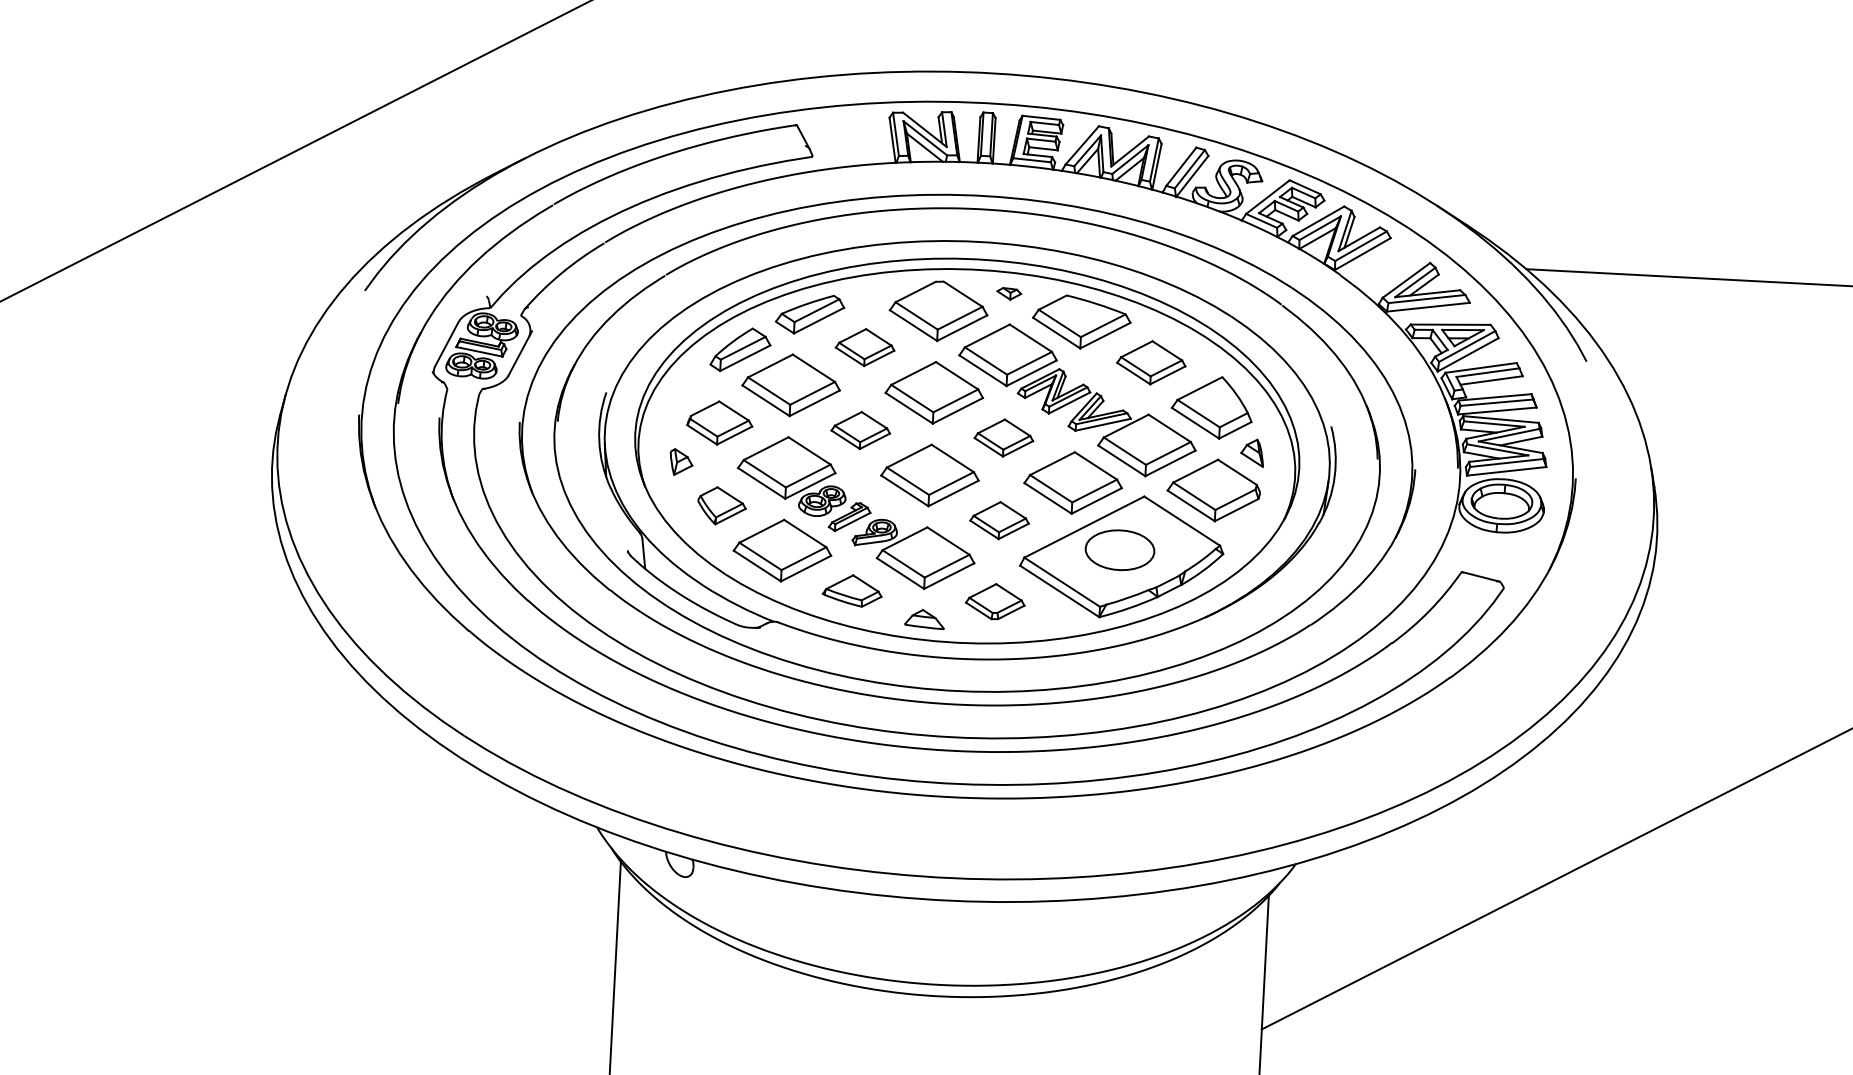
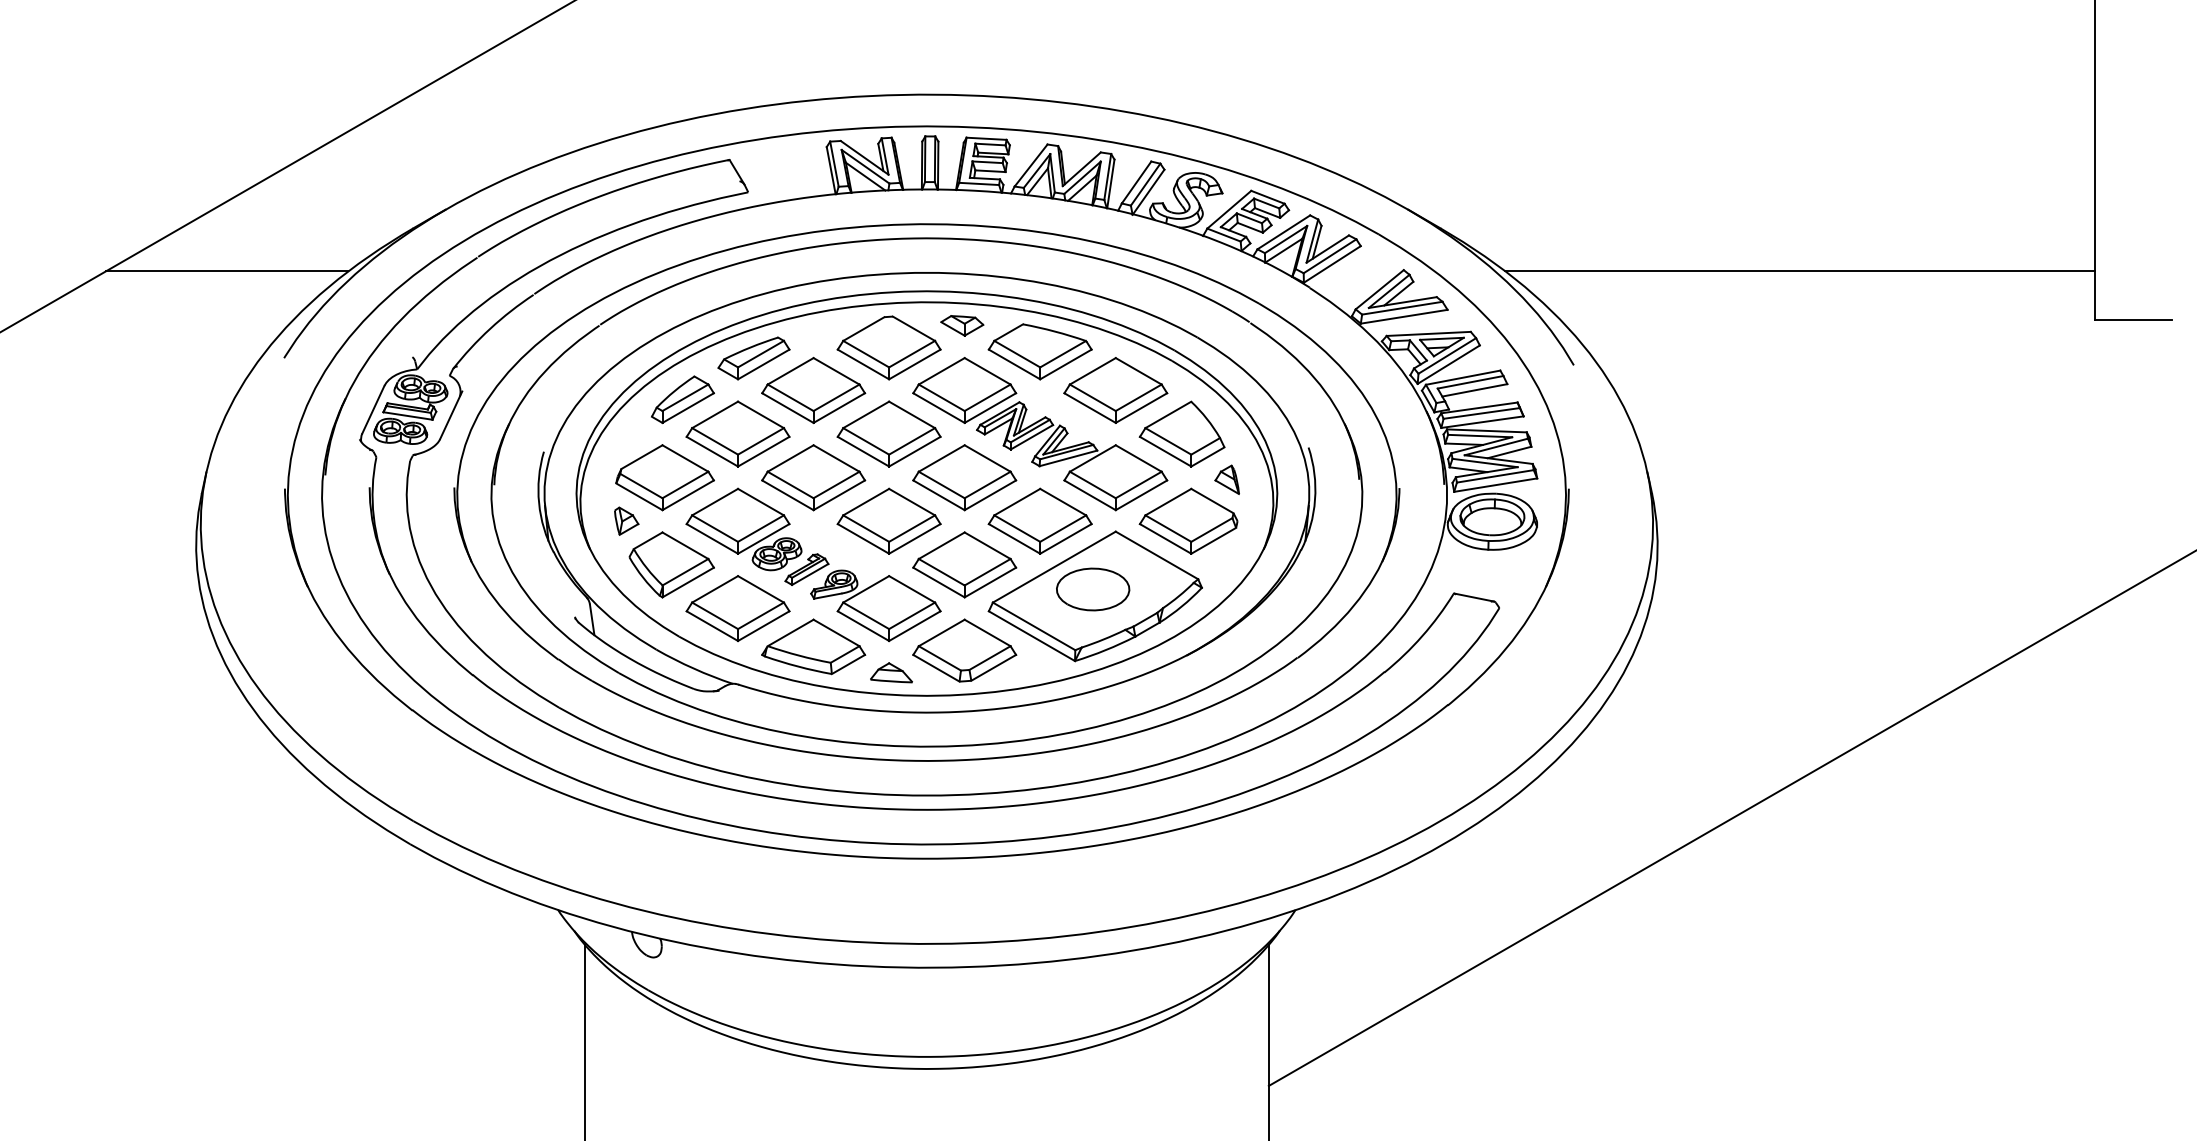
line: (315, 205) -> (227, 271), added
part: (1009, 293) -> (962, 325), size x1.67
part: (864, 346) -> (813, 389), size x1.67
part: (1151, 362) -> (1115, 390), size x1.43
part: (719, 422) -> (664, 477), size x1.43
part: (860, 430) -> (813, 477), size x1.67
part: (1003, 437) -> (964, 477), size x1.67
part: (721, 505) -> (671, 564), size x1.67
part: (999, 520) -> (964, 564), size x1.67
part: (852, 590) -> (813, 646), size x1.67
part: (995, 601) -> (964, 650), size x1.67

